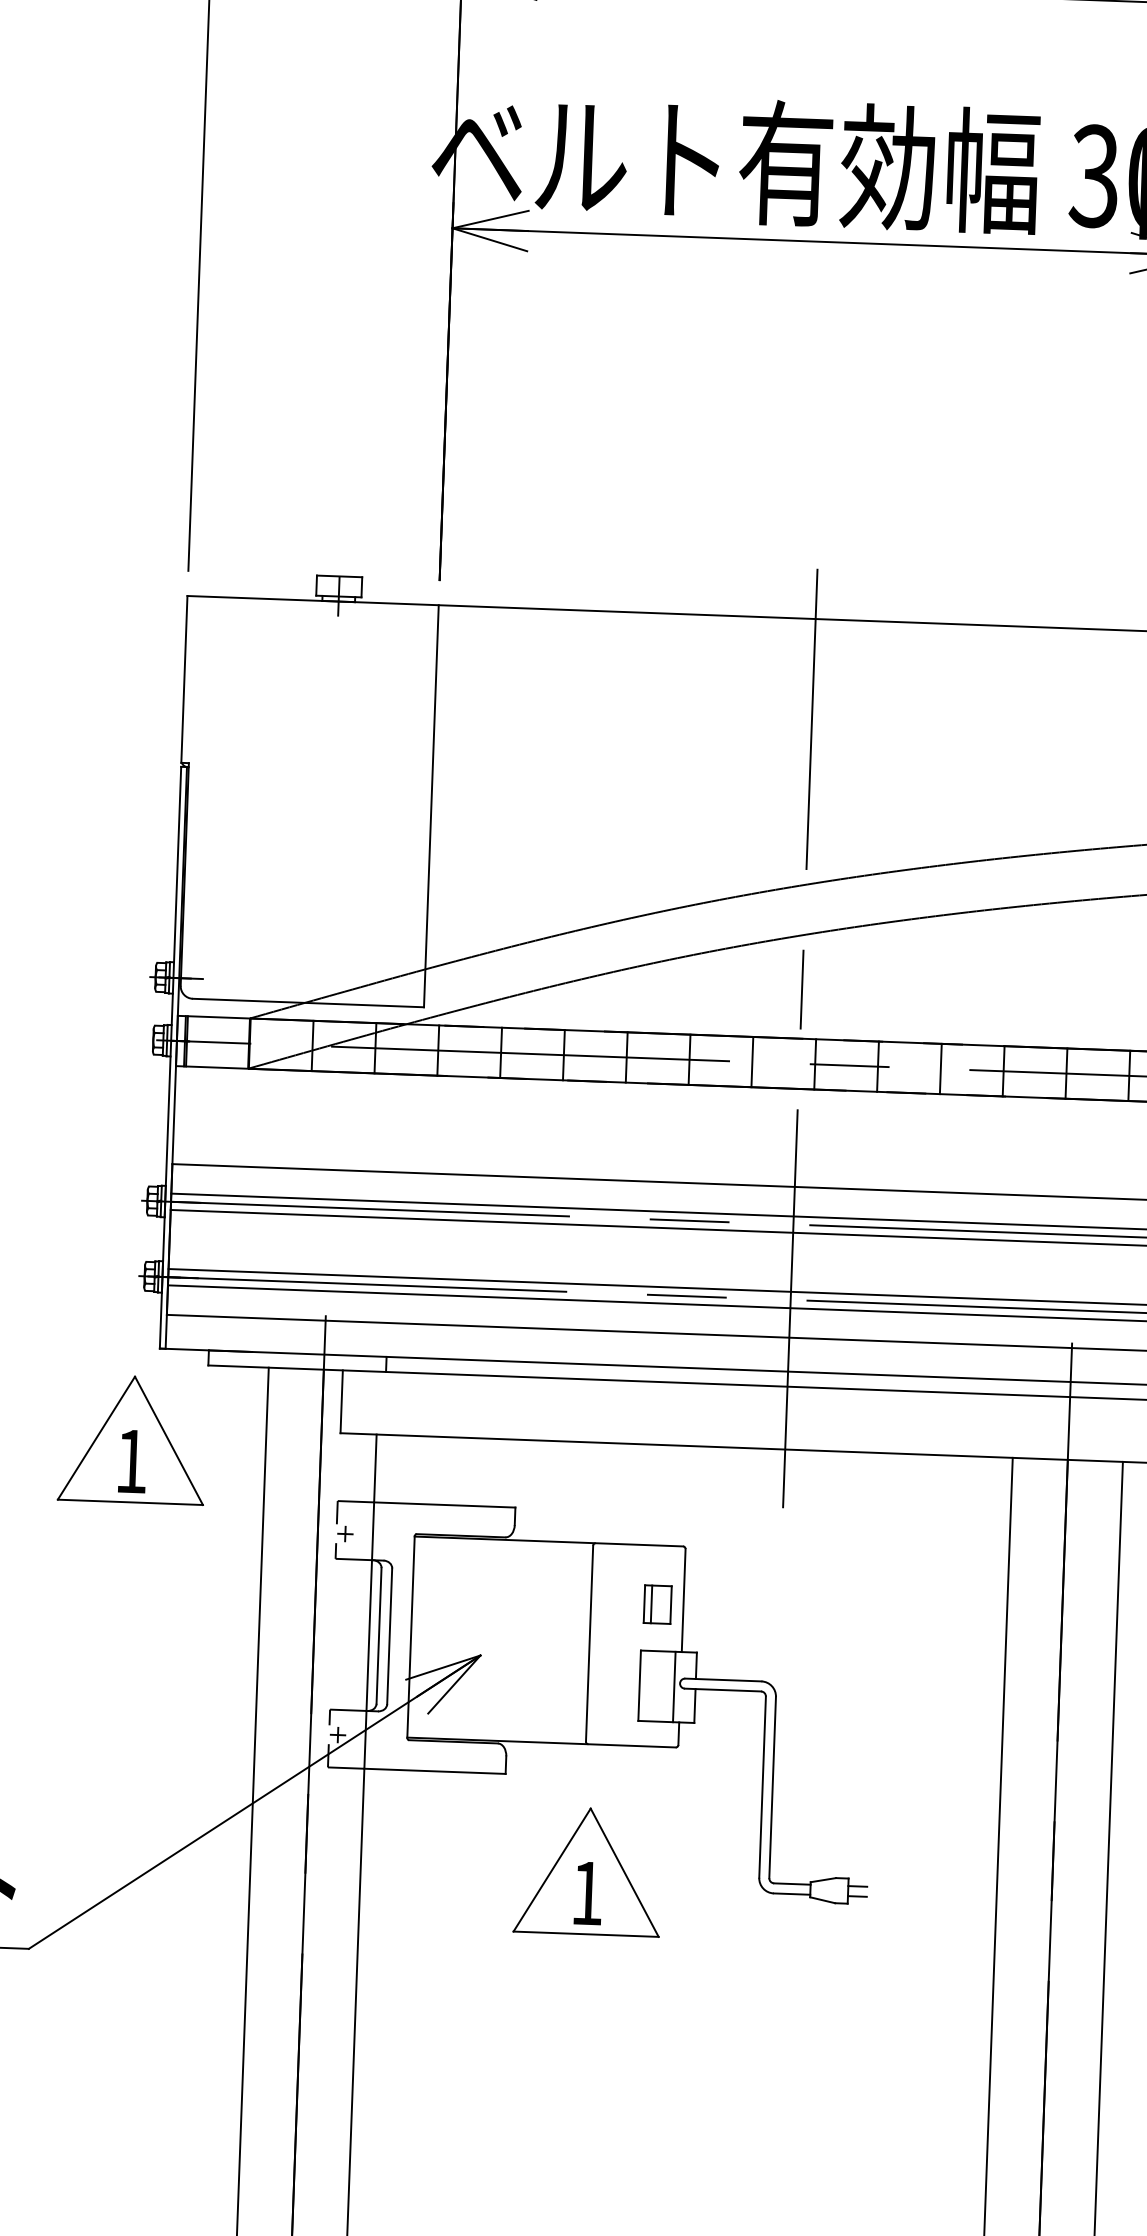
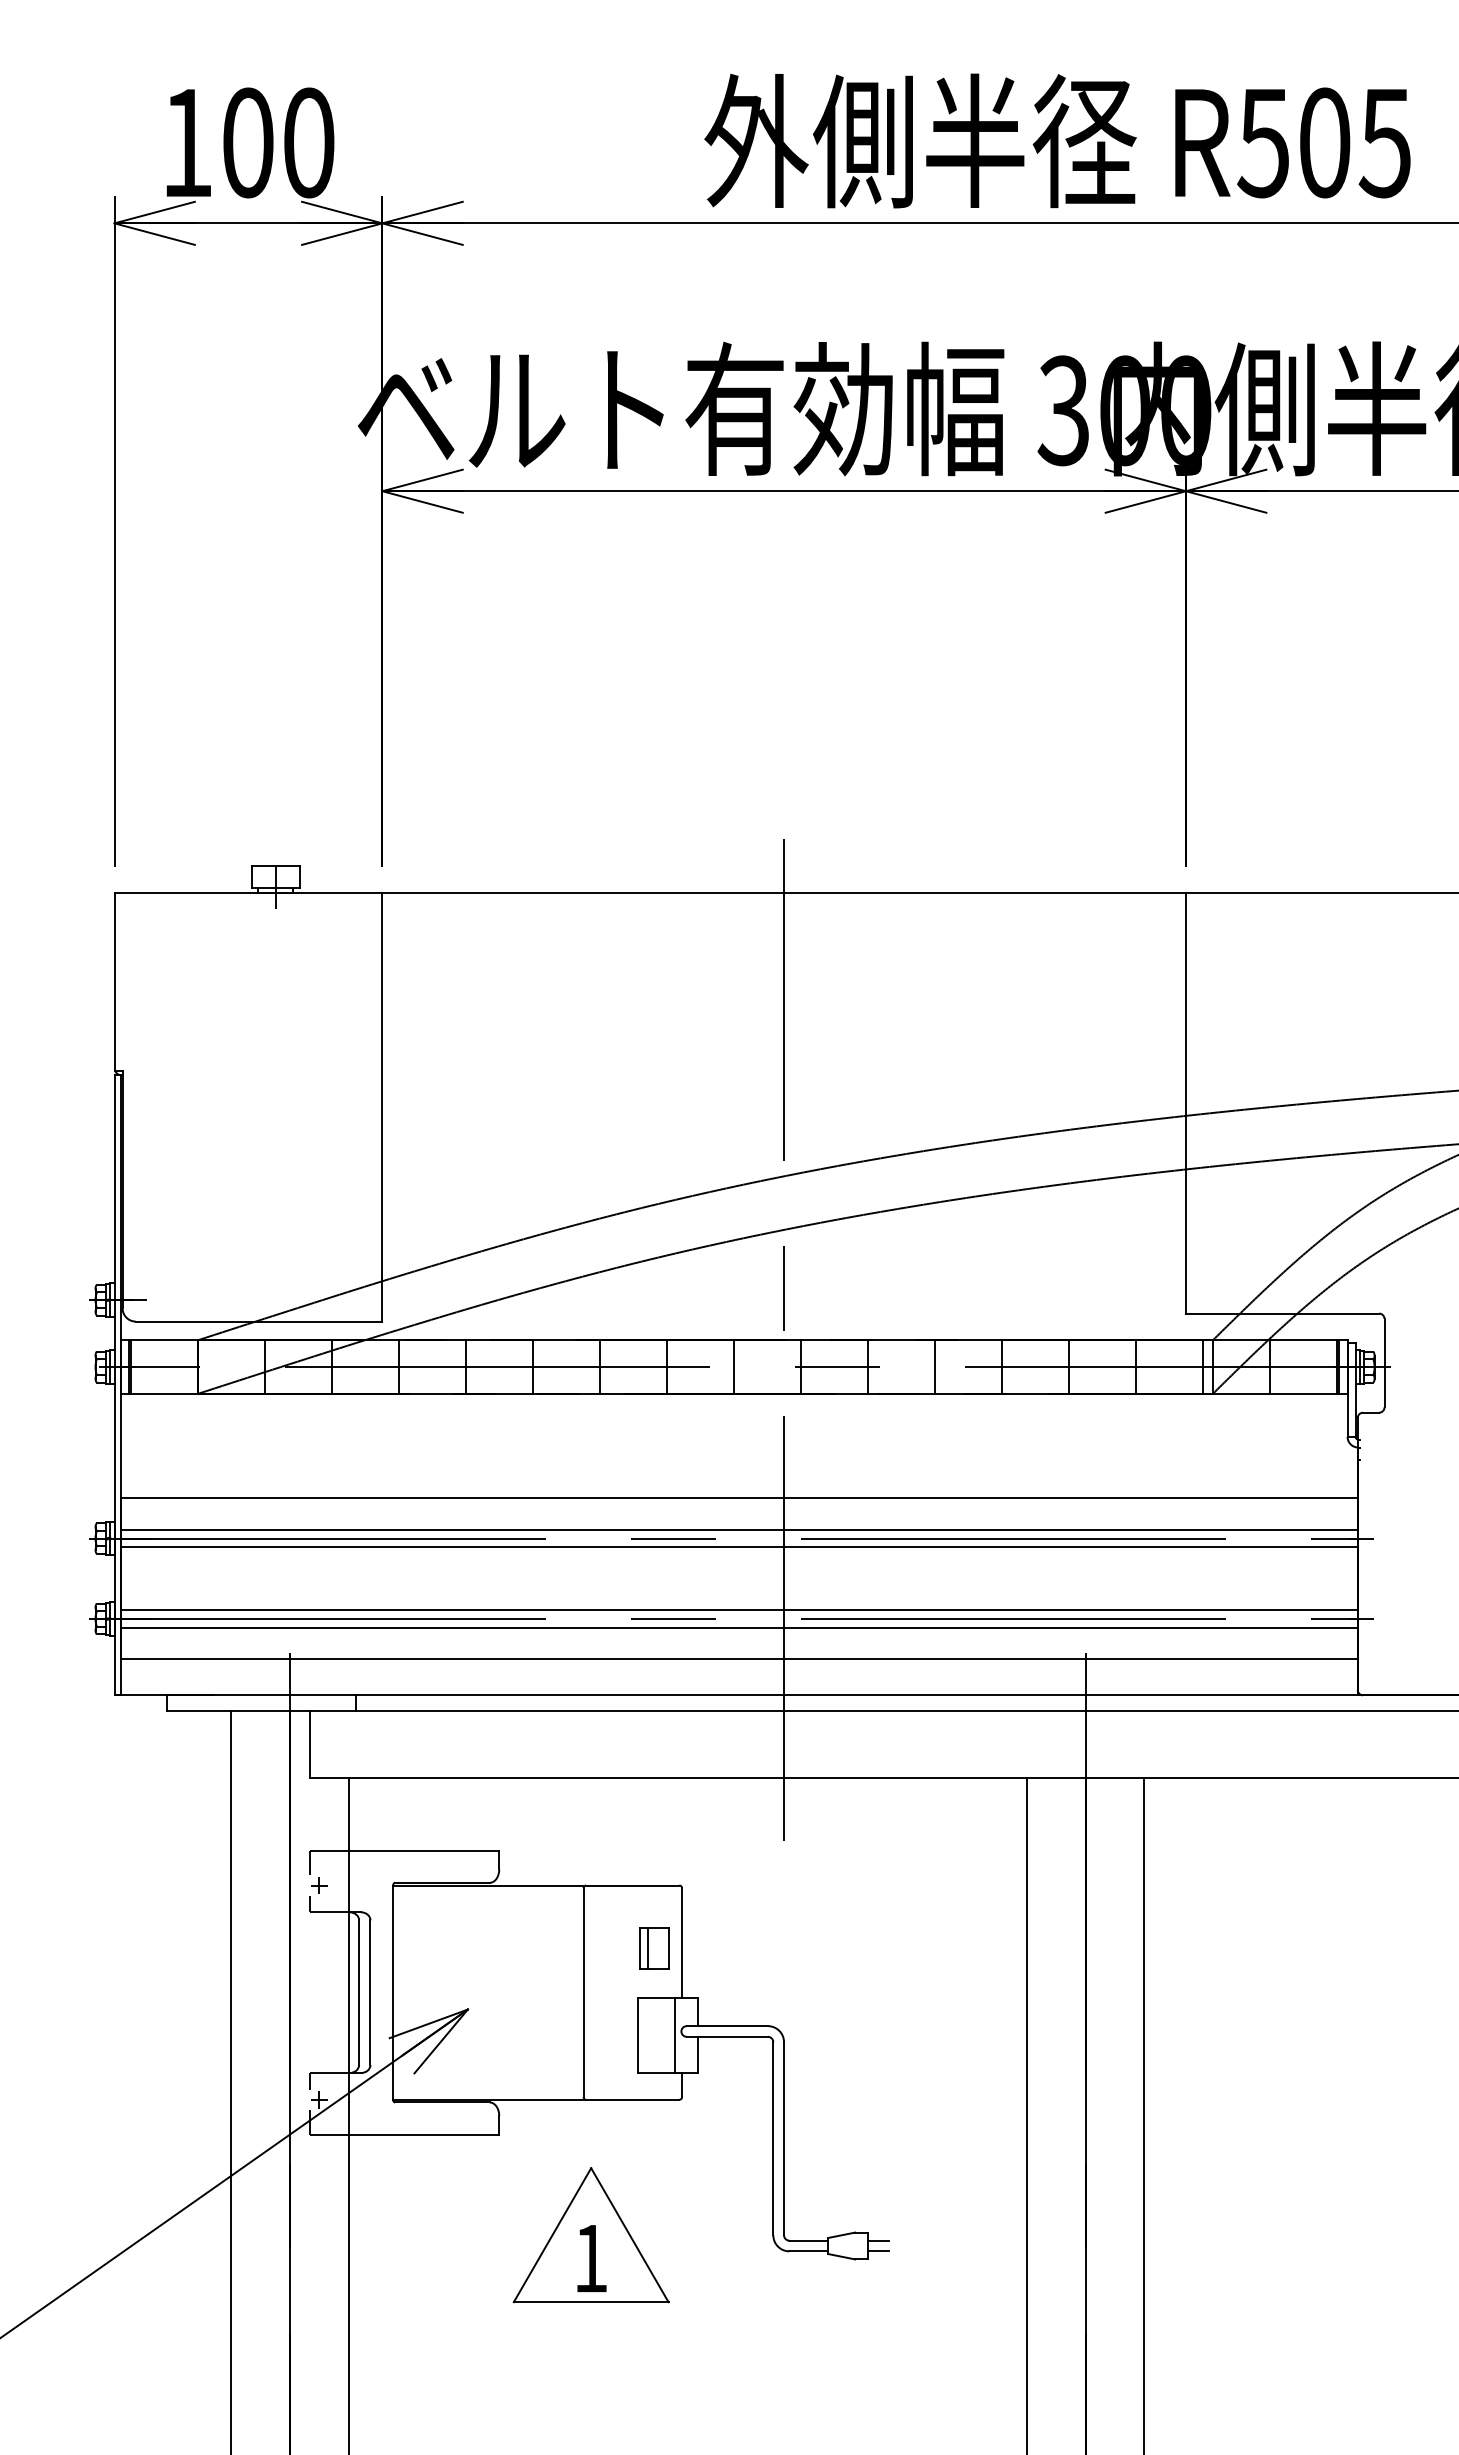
part: (132, 1439) -> (88, 1793), removed

